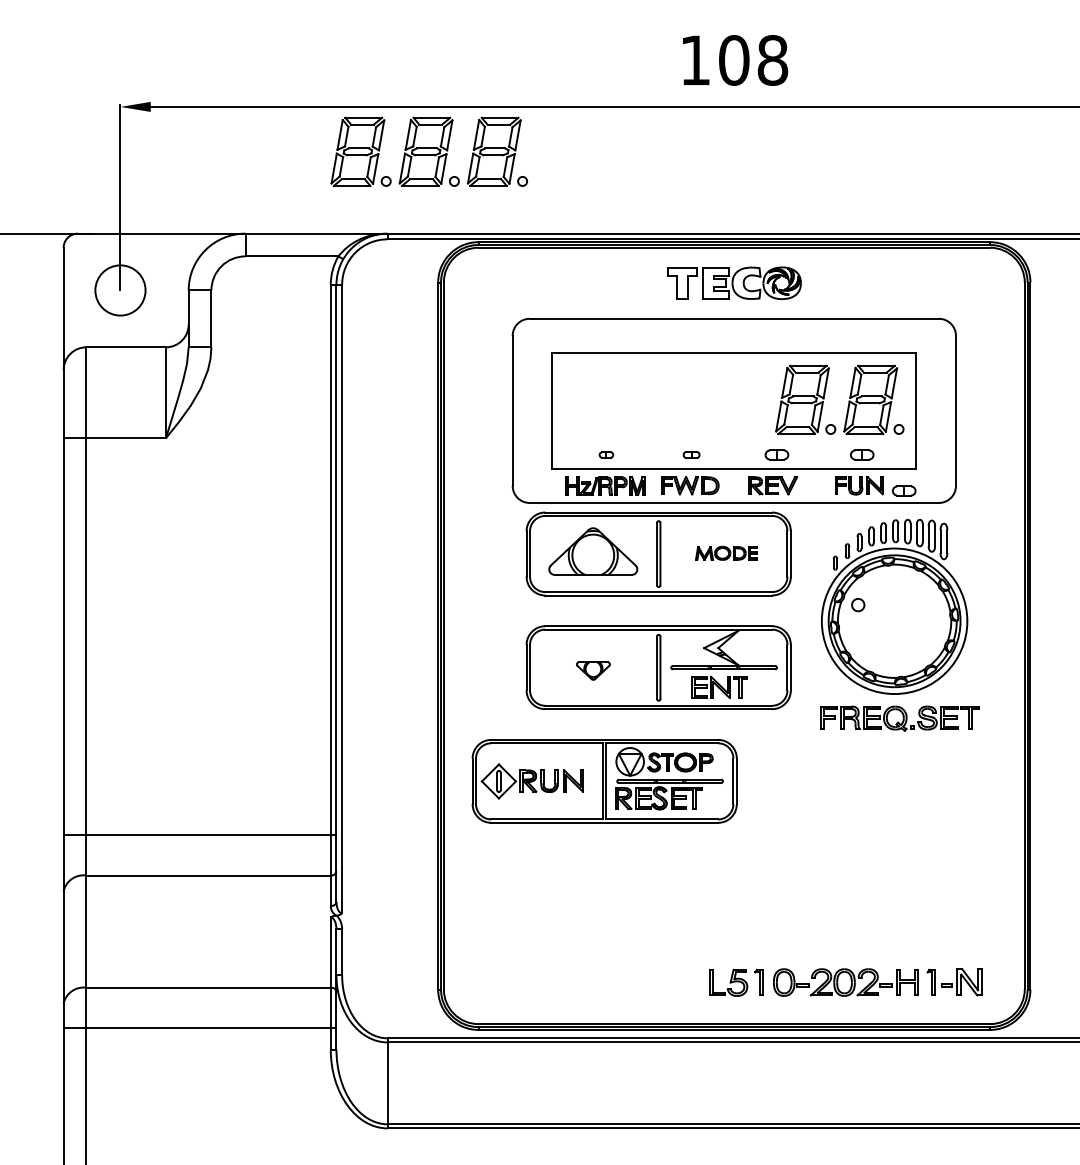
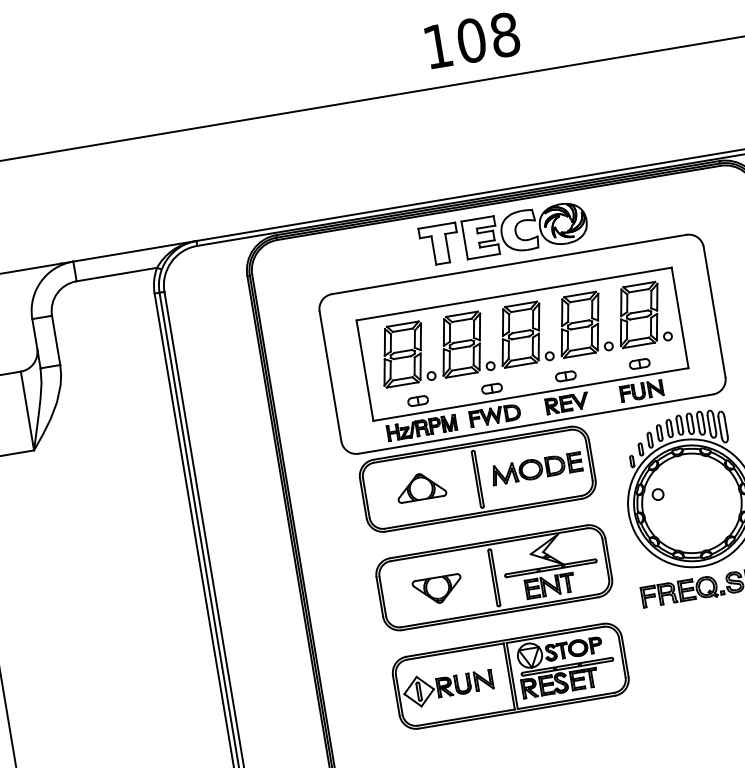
part: (428, 151) -> (463, 343), moved
part: (734, 282) -> (504, 233), size x1.43
part: (606, 454) -> (418, 400), size x1.67
part: (691, 454) -> (491, 388), size x1.43
part: (904, 490) -> (681, 388), removed
part: (593, 551) -> (420, 486), size x0.62
part: (726, 553) -> (536, 469), size x1.67
part: (593, 670) -> (438, 589), size x1.67
part: (604, 781) -> (510, 676), moved

